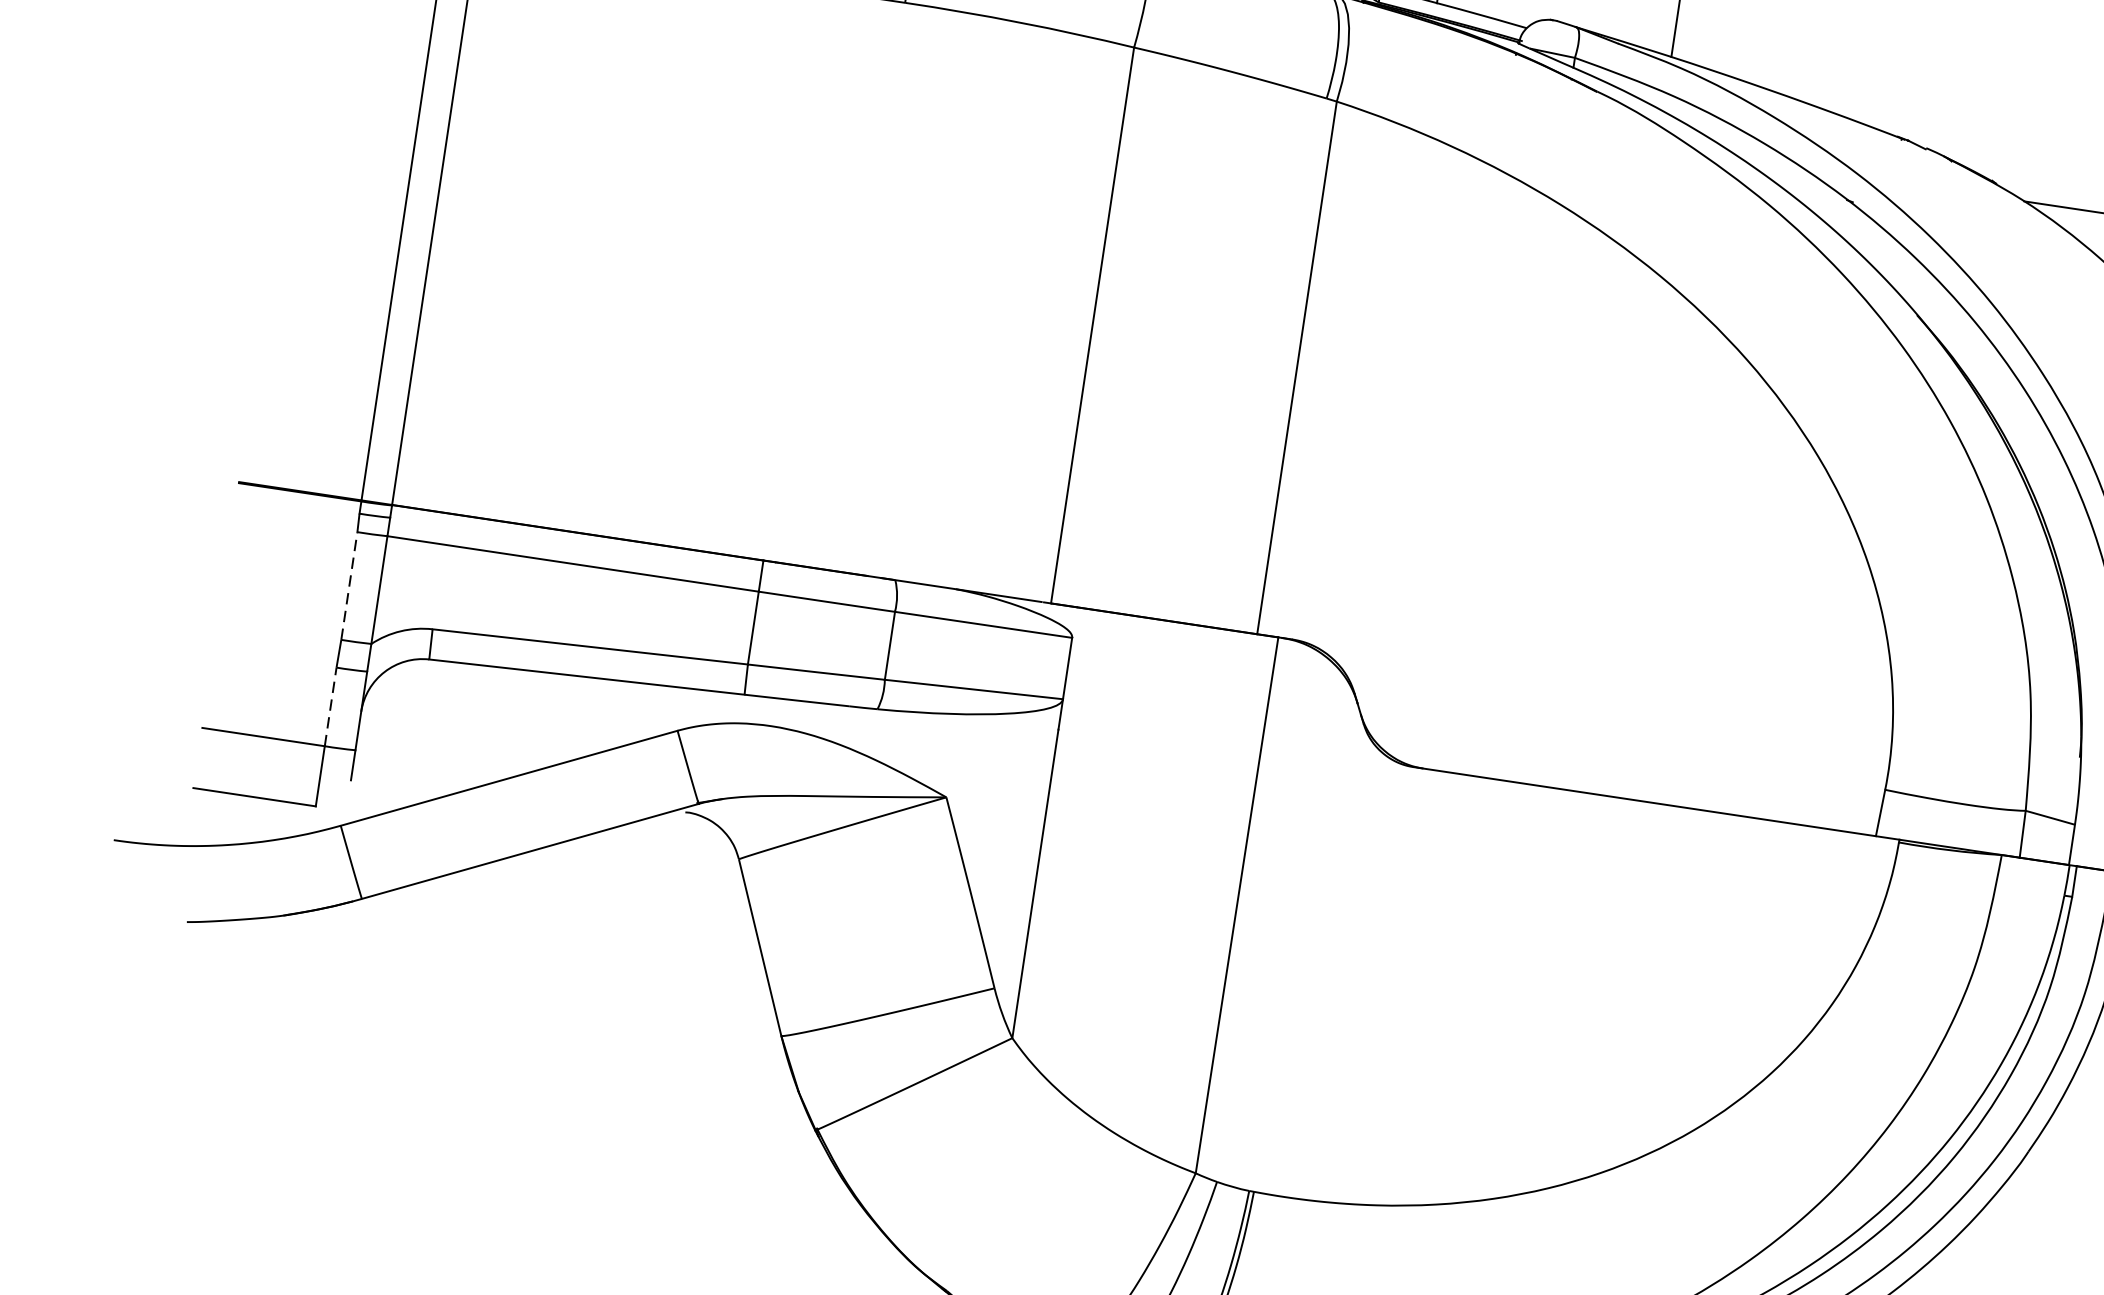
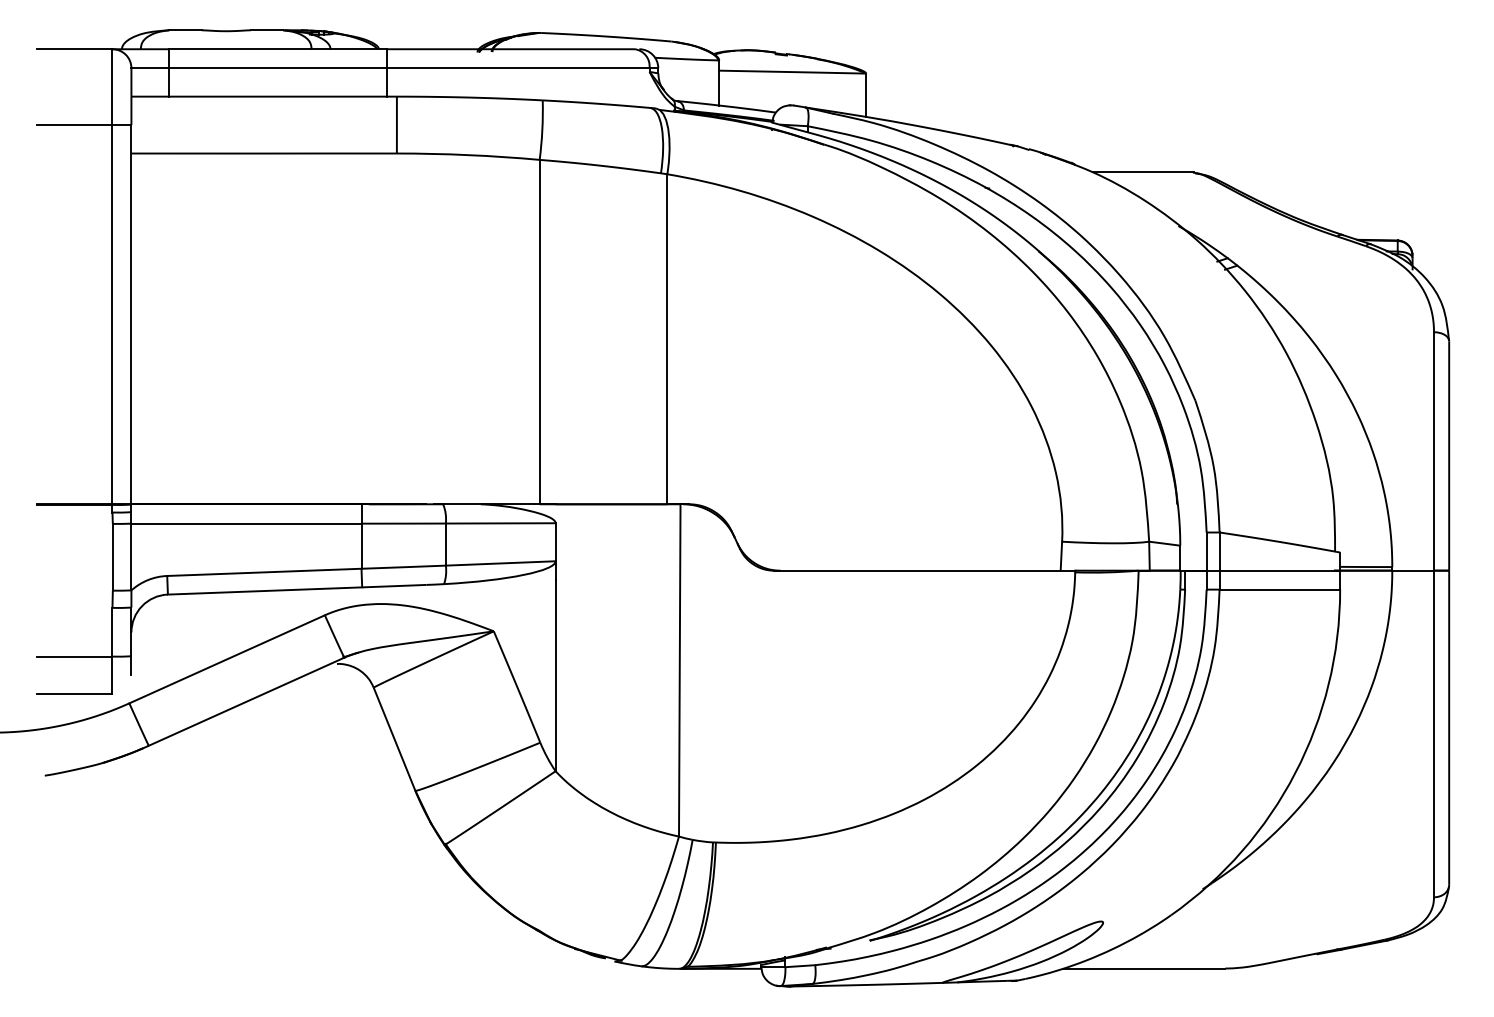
line: (348, 584) -> (112, 556), dashed -> solid
line: (330, 705) -> (112, 631), dashed -> solid

